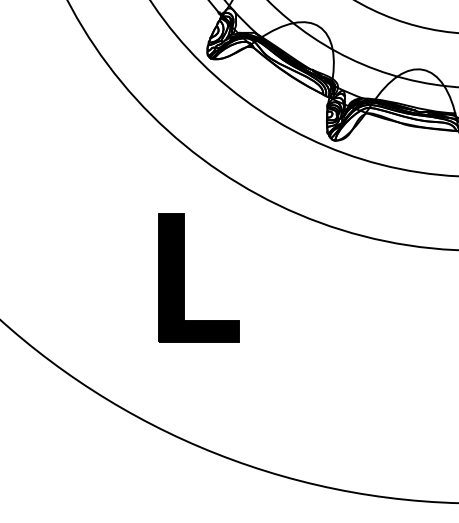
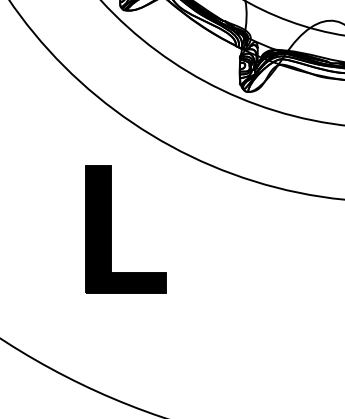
part: (184, 277) -> (111, 228), moved

